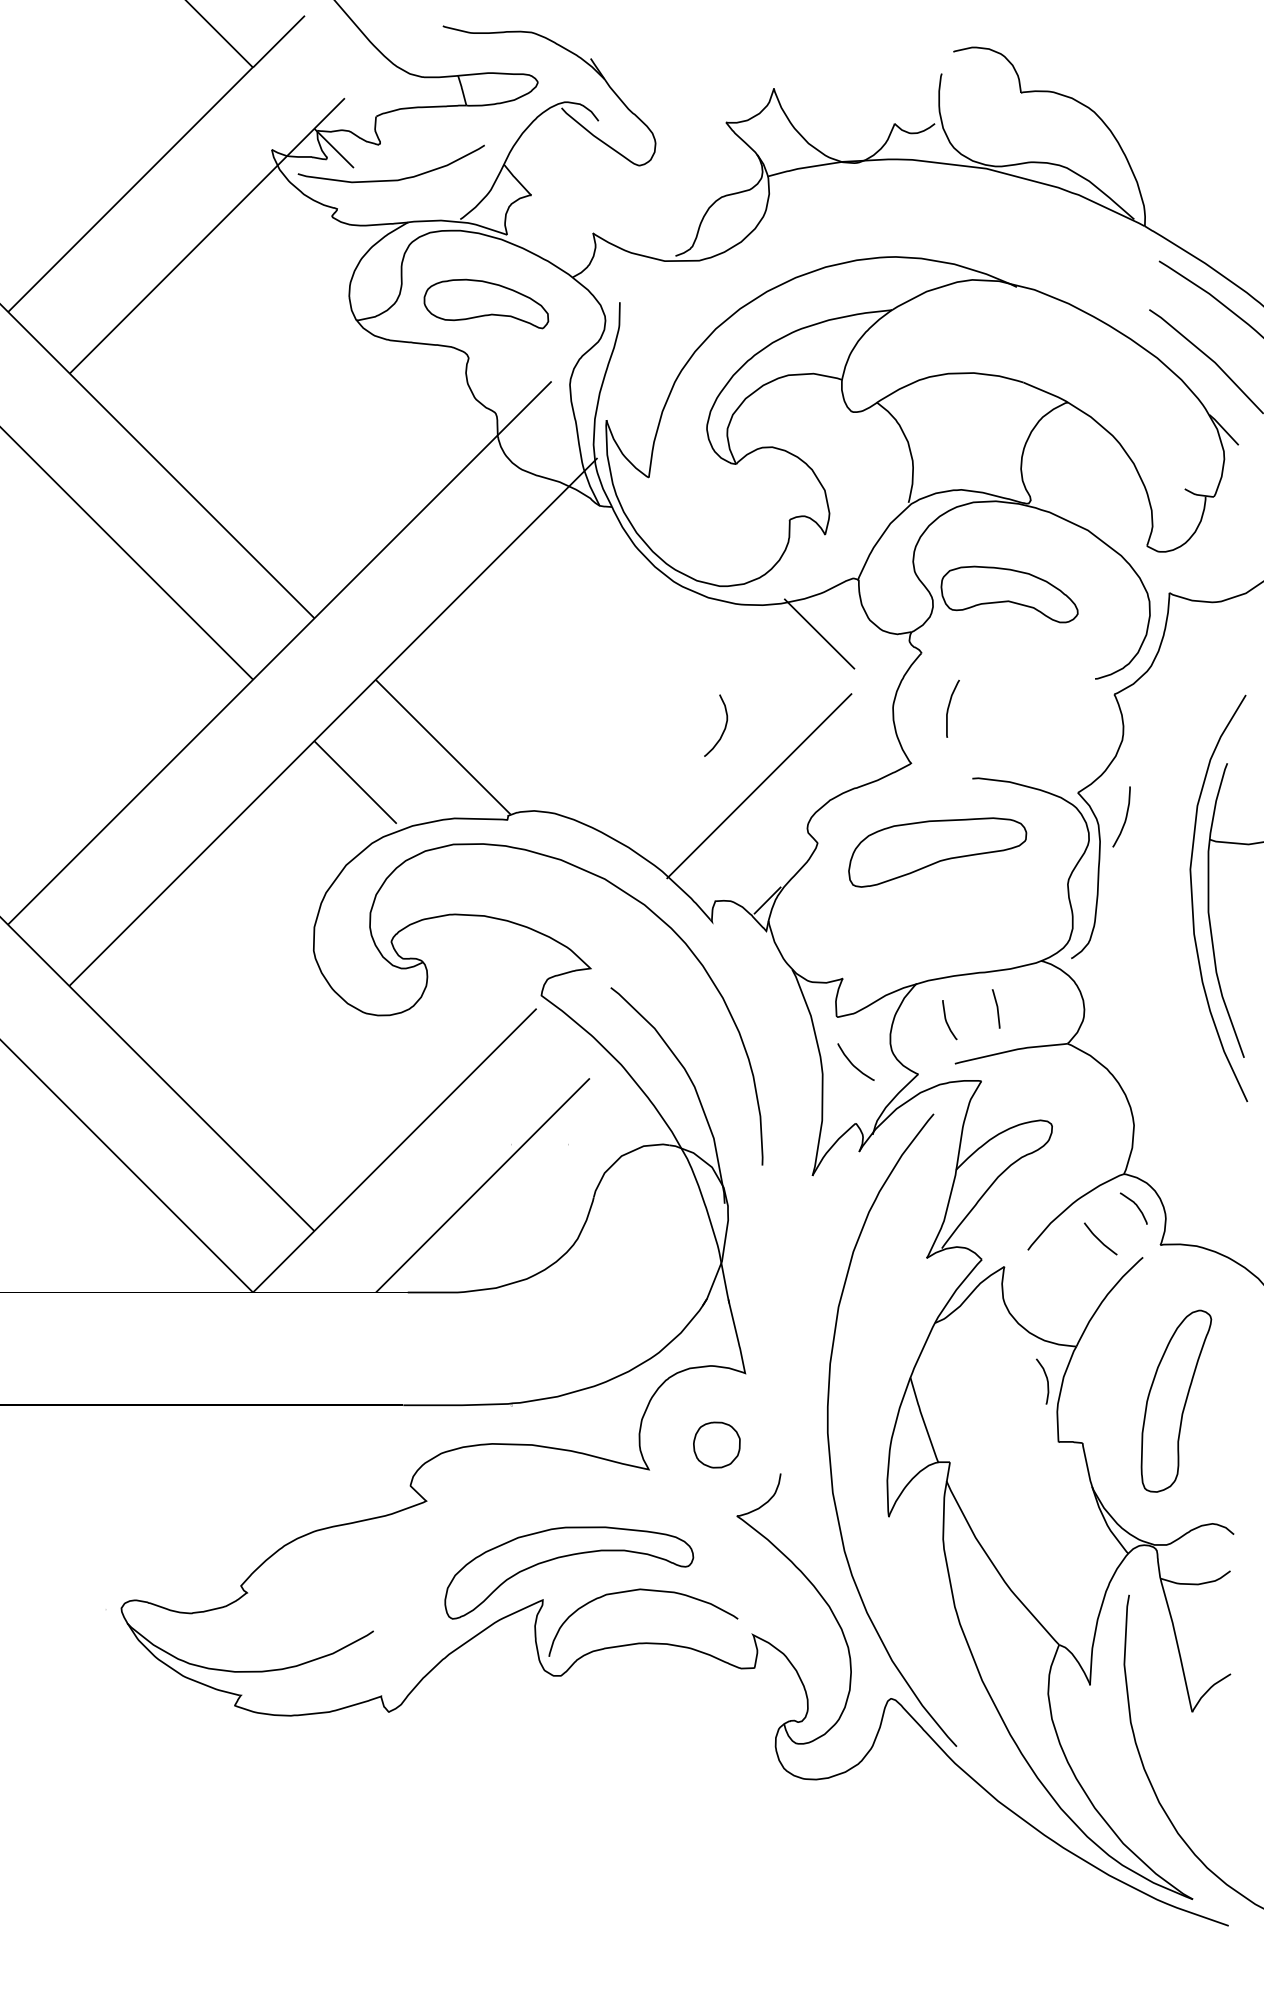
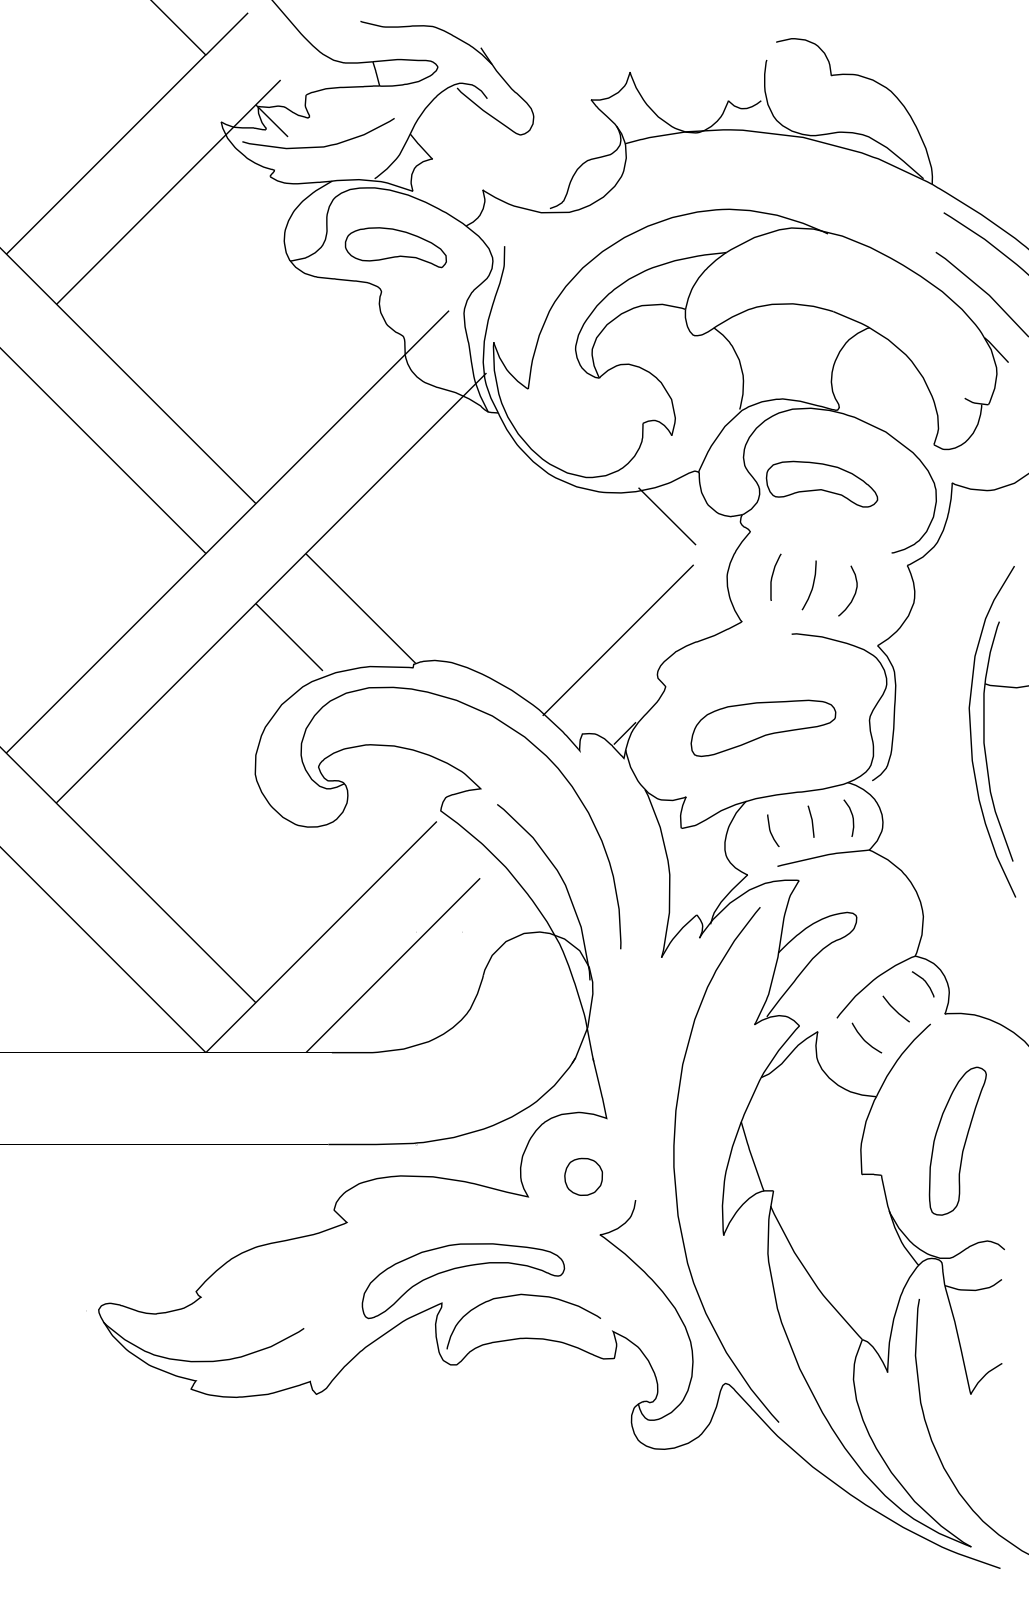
curve: (724, 728) -> (854, 593), moved
curve: (1125, 817) -> (812, 585), moved
part: (937, 851) -> (763, 727), moved
curve: (853, 1063) -> (864, 1039), moved
curve: (1045, 1378) -> (851, 815), moved

